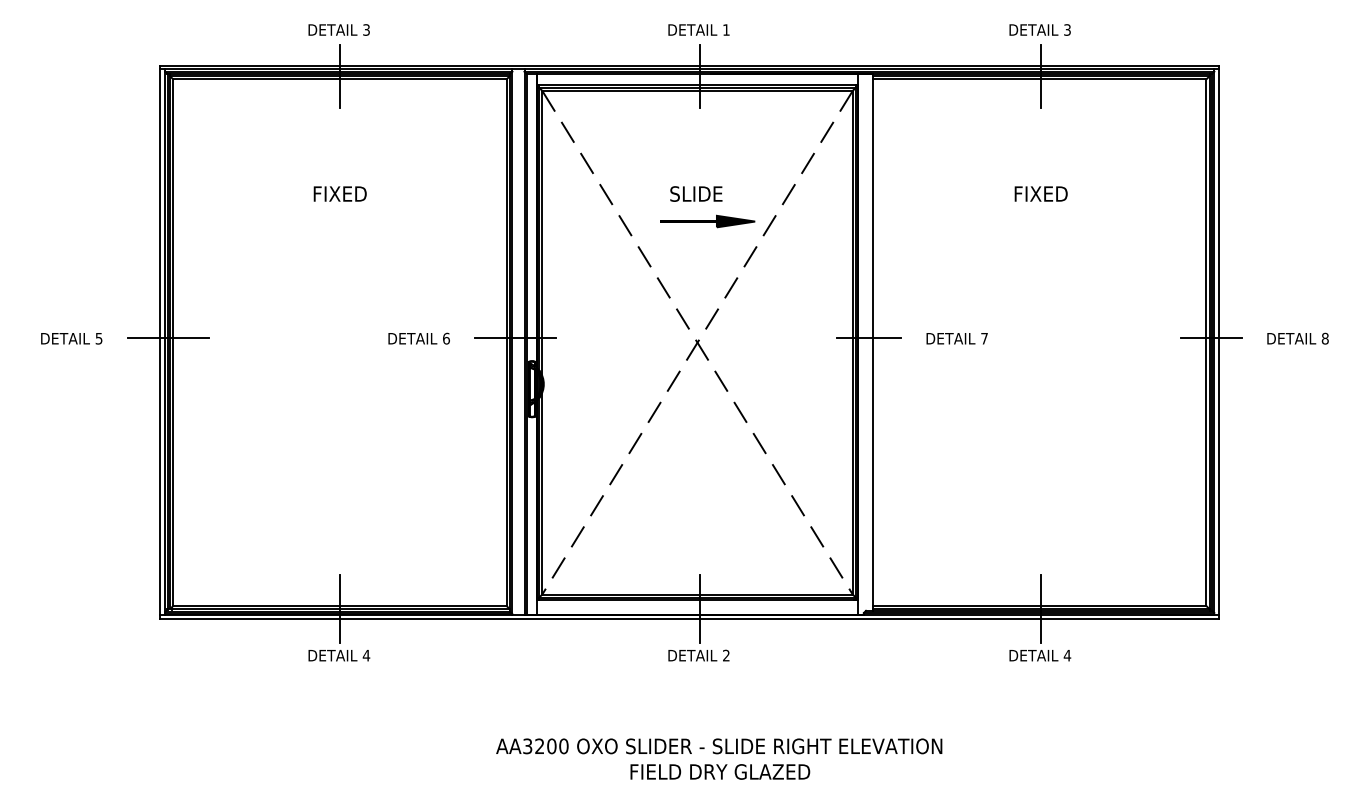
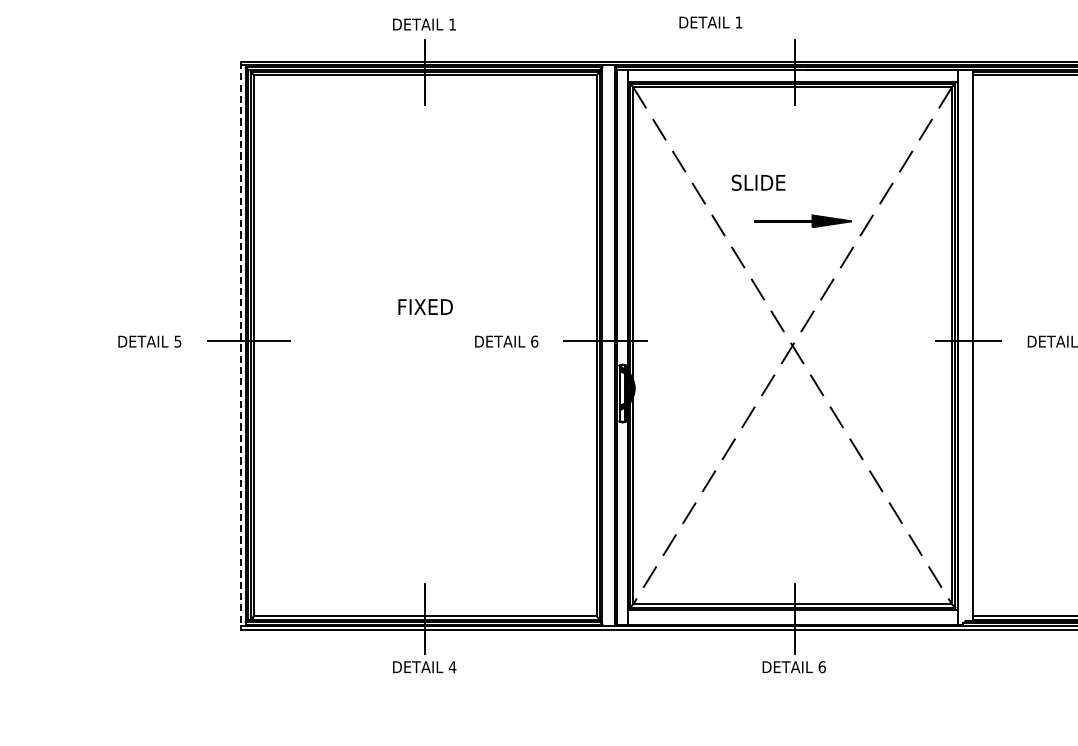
text: (366, 29) -> (452, 24), 3 -> 1
text: (698, 29) -> (710, 21), moved
text: (339, 193) -> (424, 306), moved
text: (696, 193) -> (758, 182), moved
line: (160, 343) -> (241, 346), solid -> dashed
text: (726, 655) -> (822, 667), 2 -> 6

